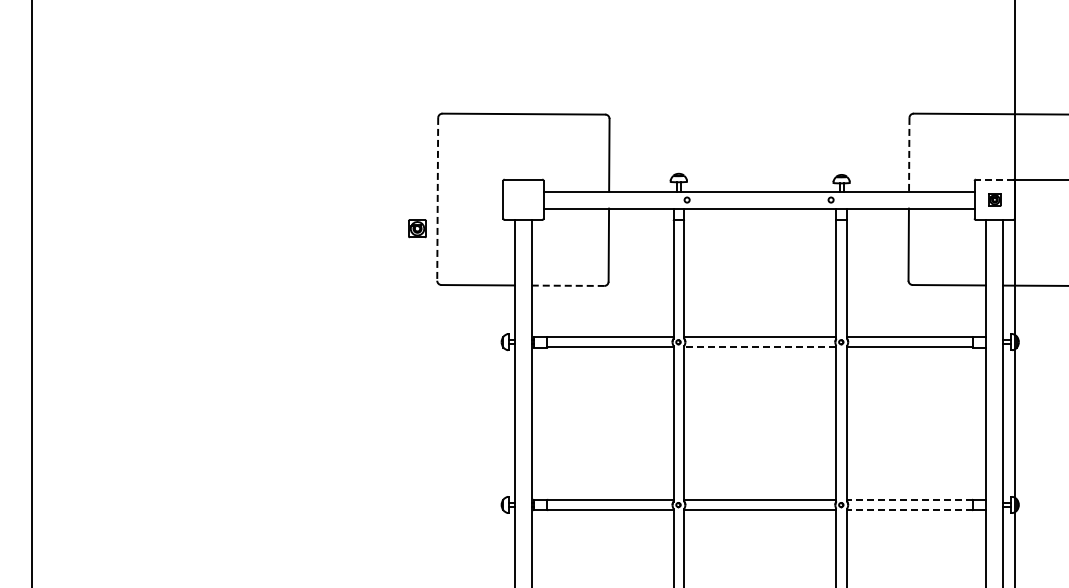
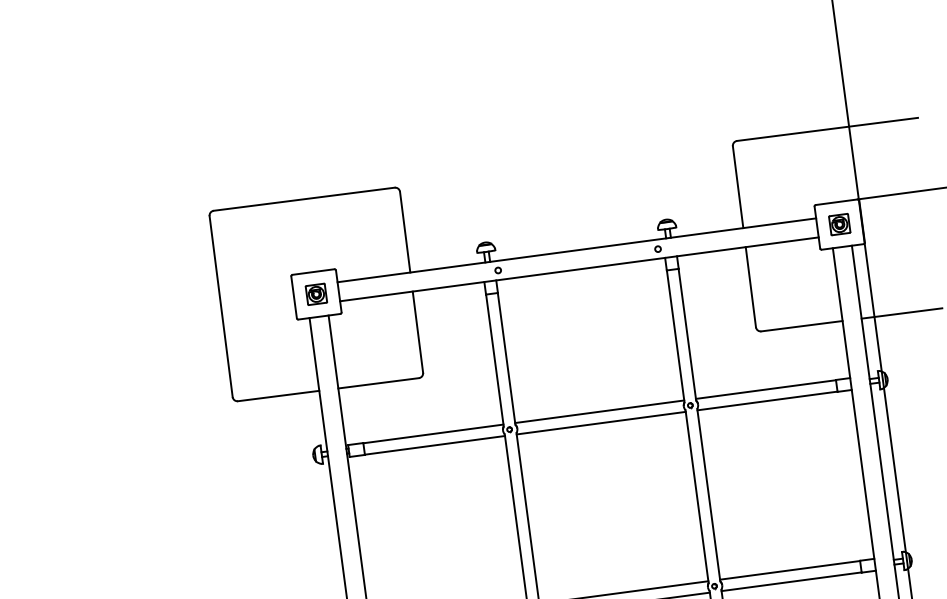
line: (909, 154) -> (738, 186), dashed -> solid
line: (994, 179) -> (836, 202), dashed -> solid
line: (437, 199) -> (220, 306), dashed -> solid
part: (994, 199) -> (839, 224), size x1.43
part: (417, 228) -> (316, 294), moved
line: (568, 285) -> (379, 382), dashed -> solid
line: (759, 347) -> (600, 423), dashed -> solid
line: (909, 499) -> (789, 570), dashed -> solid
line: (909, 510) -> (791, 582), dashed -> solid

